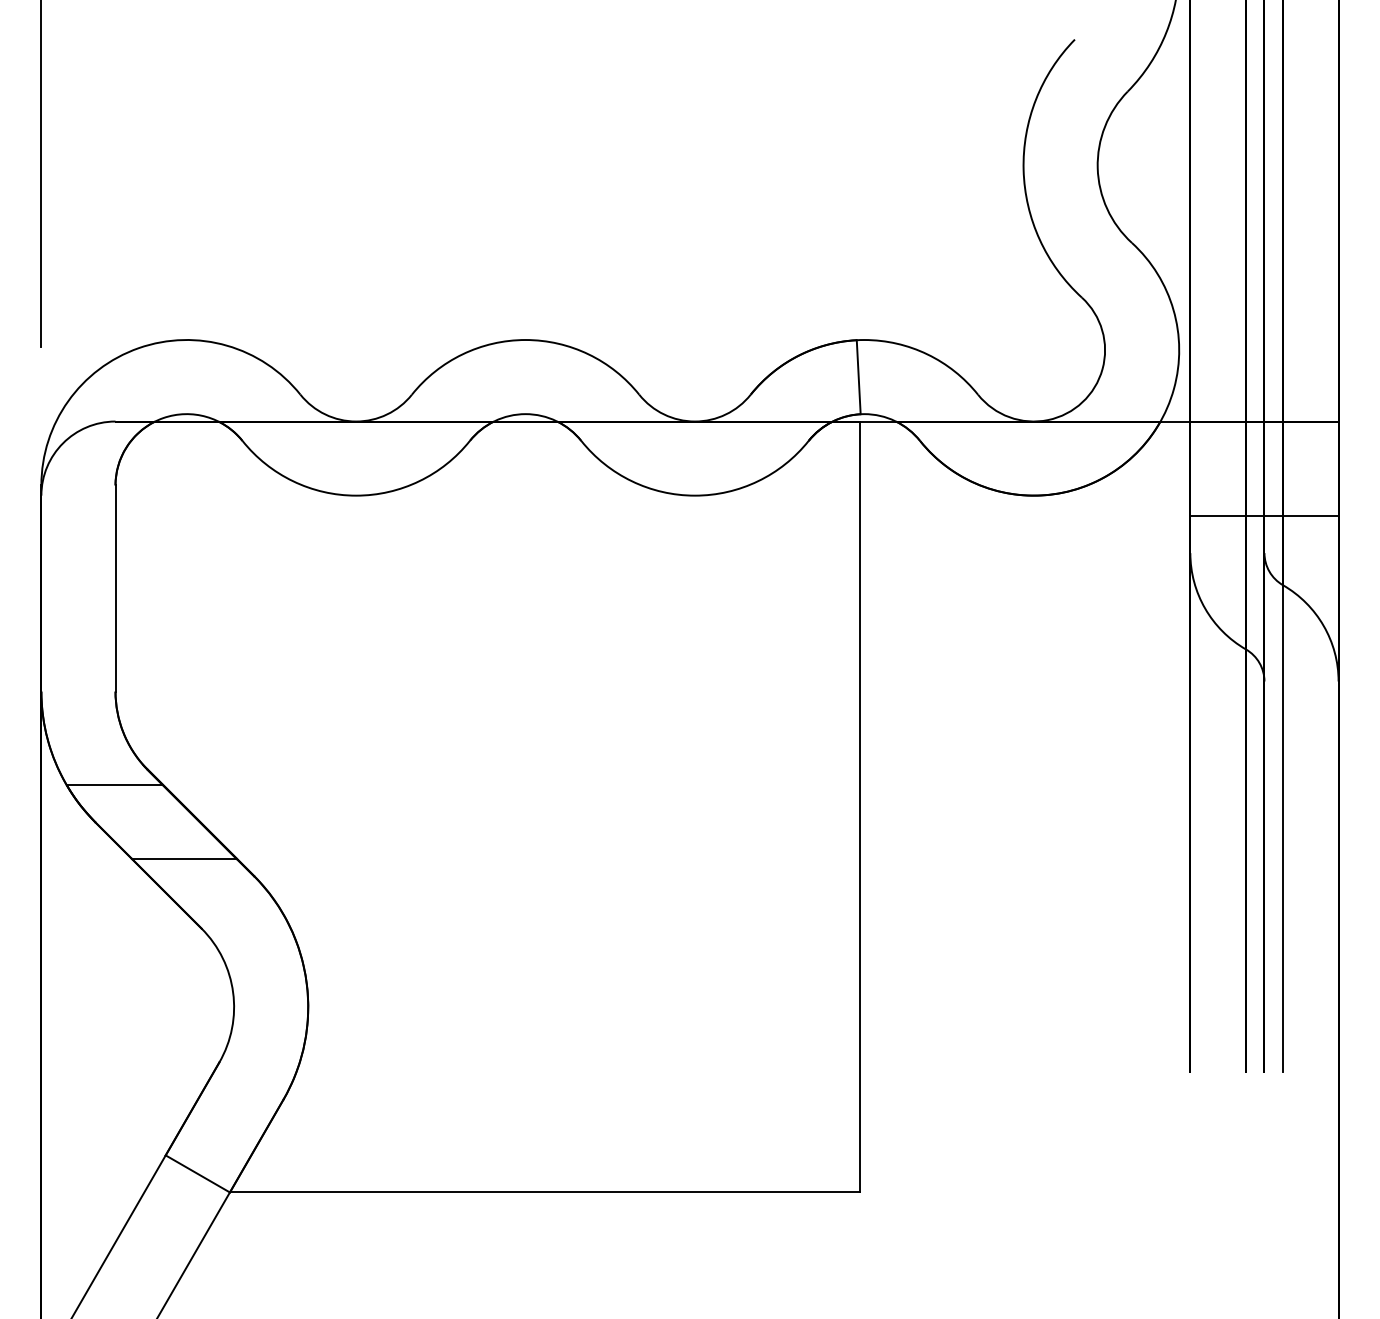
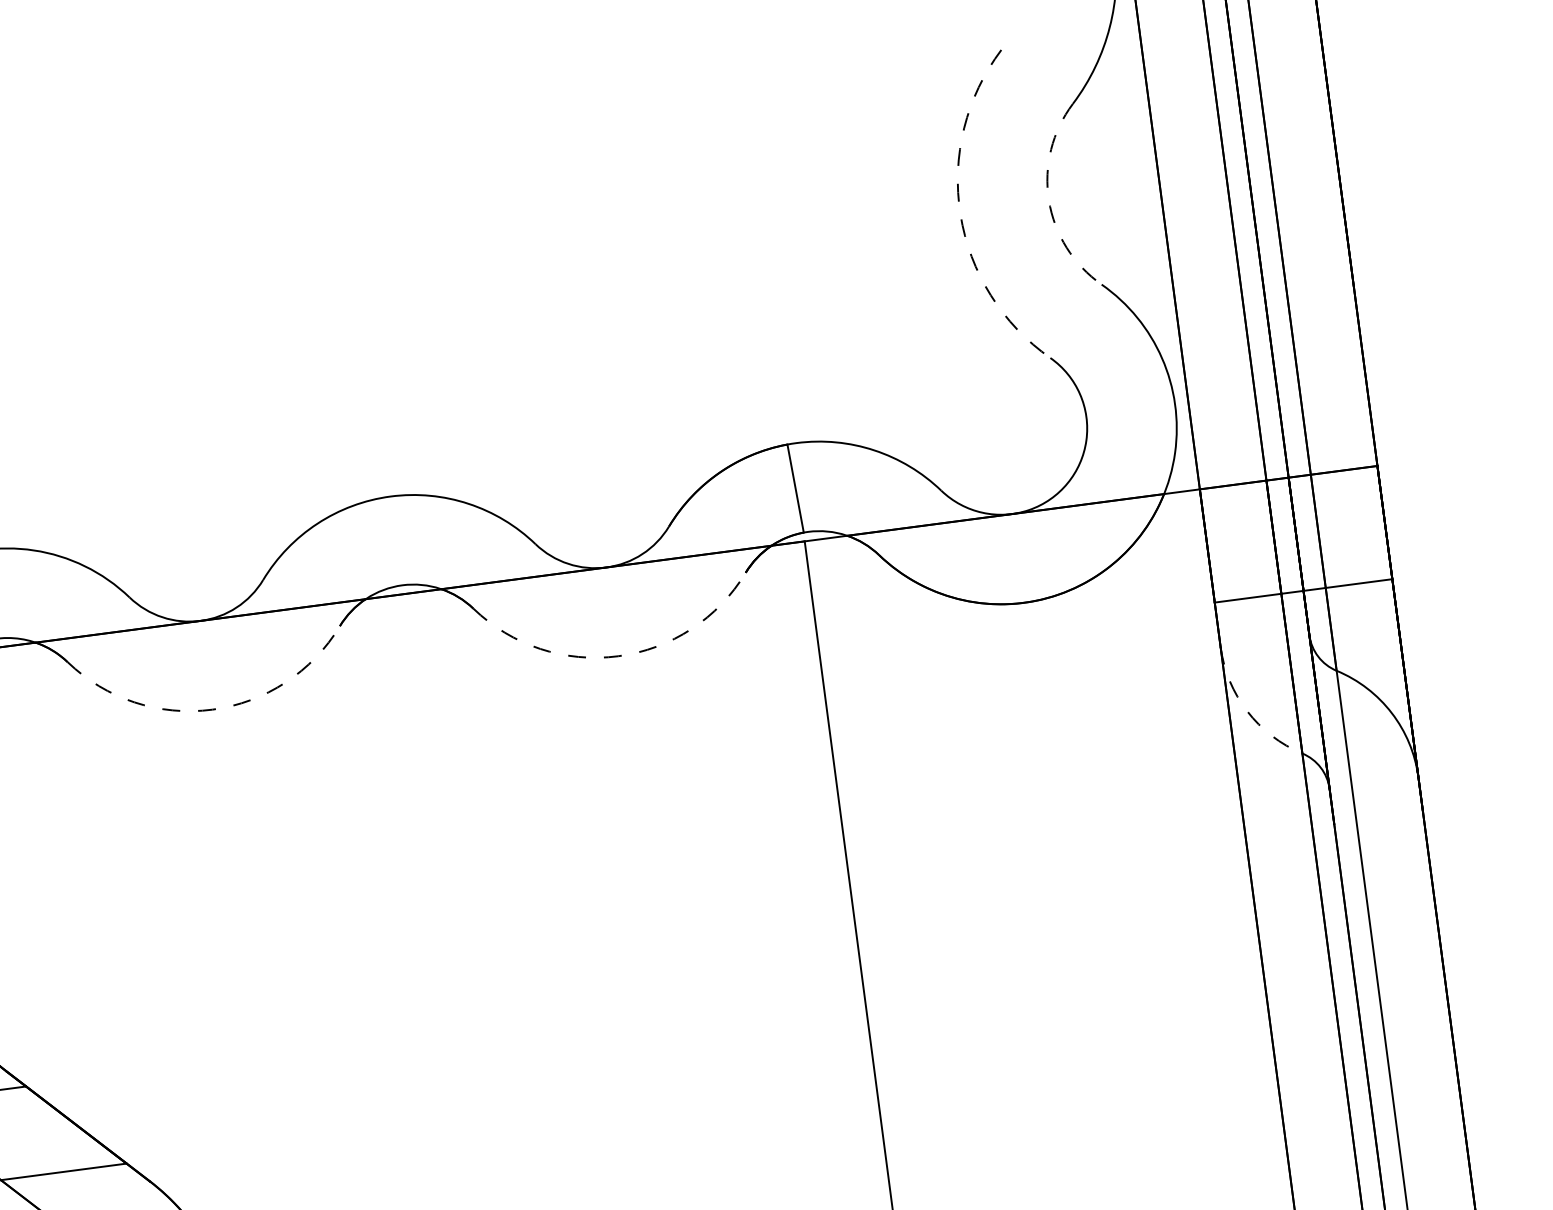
arc: (1097, 168) -> (1048, 200), solid -> dashed
arc: (1023, 170) -> (960, 214), solid -> dashed
arc: (356, 495) -> (212, 709), solid -> dashed
arc: (695, 495) -> (618, 655), solid -> dashed
arc: (1205, 608) -> (1247, 710), solid -> dashed

